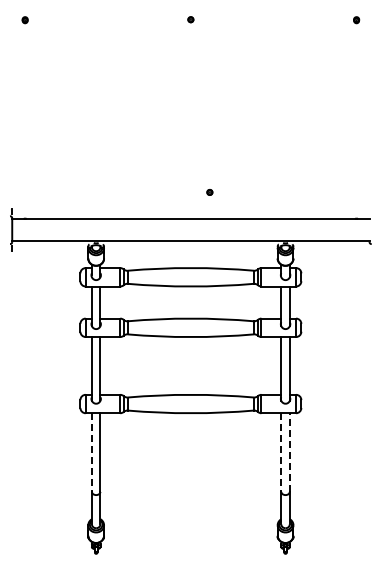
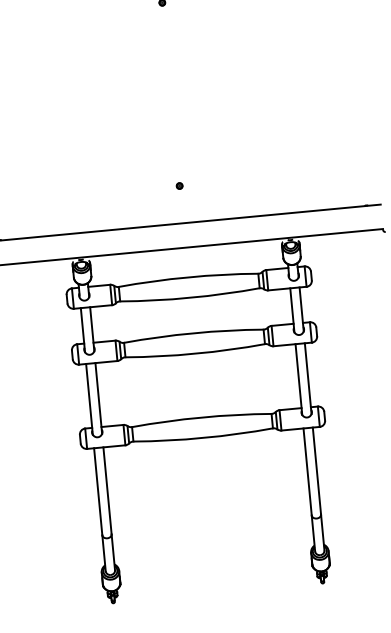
part: (209, 192) -> (179, 186), moved
line: (289, 452) -> (316, 471), dashed -> solid
line: (91, 453) -> (97, 492), dashed -> solid
line: (281, 453) -> (307, 472), dashed -> solid

